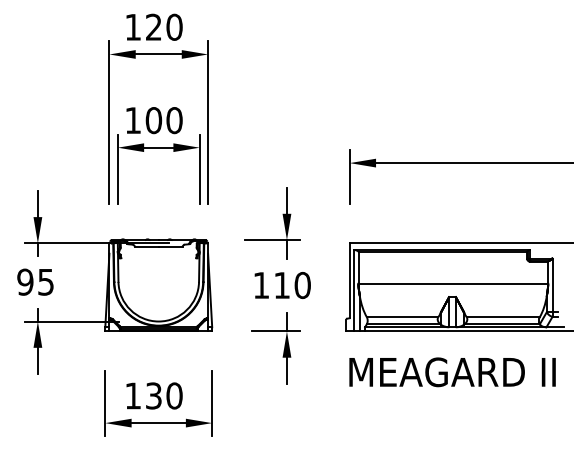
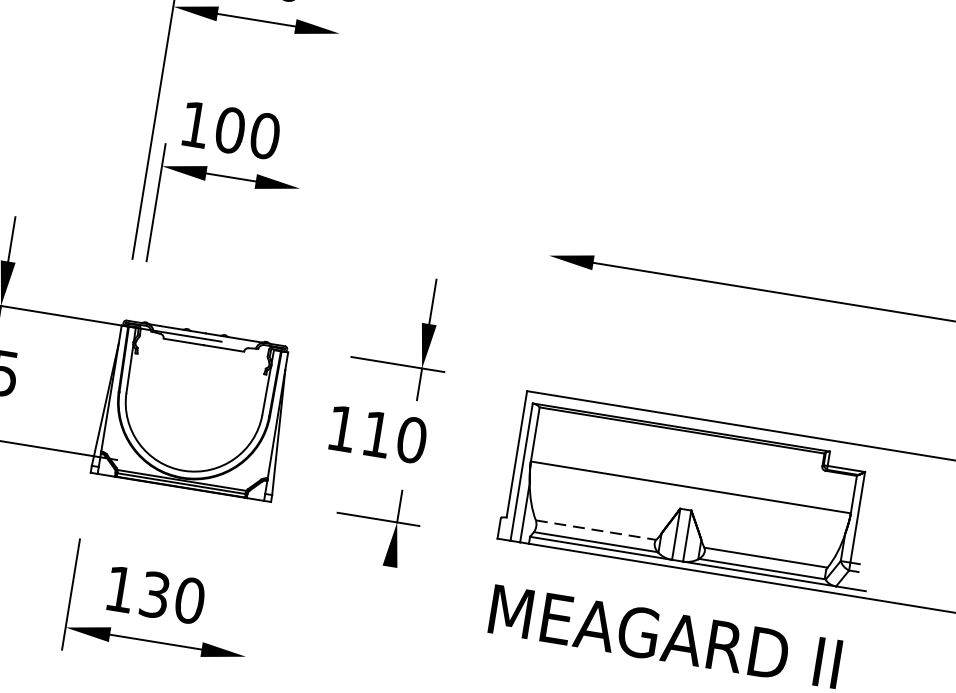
line: (208, 122) -> (321, 148), removed
line: (199, 168) -> (294, 223), removed
line: (349, 176) -> (544, 278), removed
text: (282, 285) -> (377, 434), moved
line: (402, 317) -> (595, 530), solid -> dashed
line: (286, 370) -> (385, 588), removed
line: (212, 403) -> (251, 623), removed

